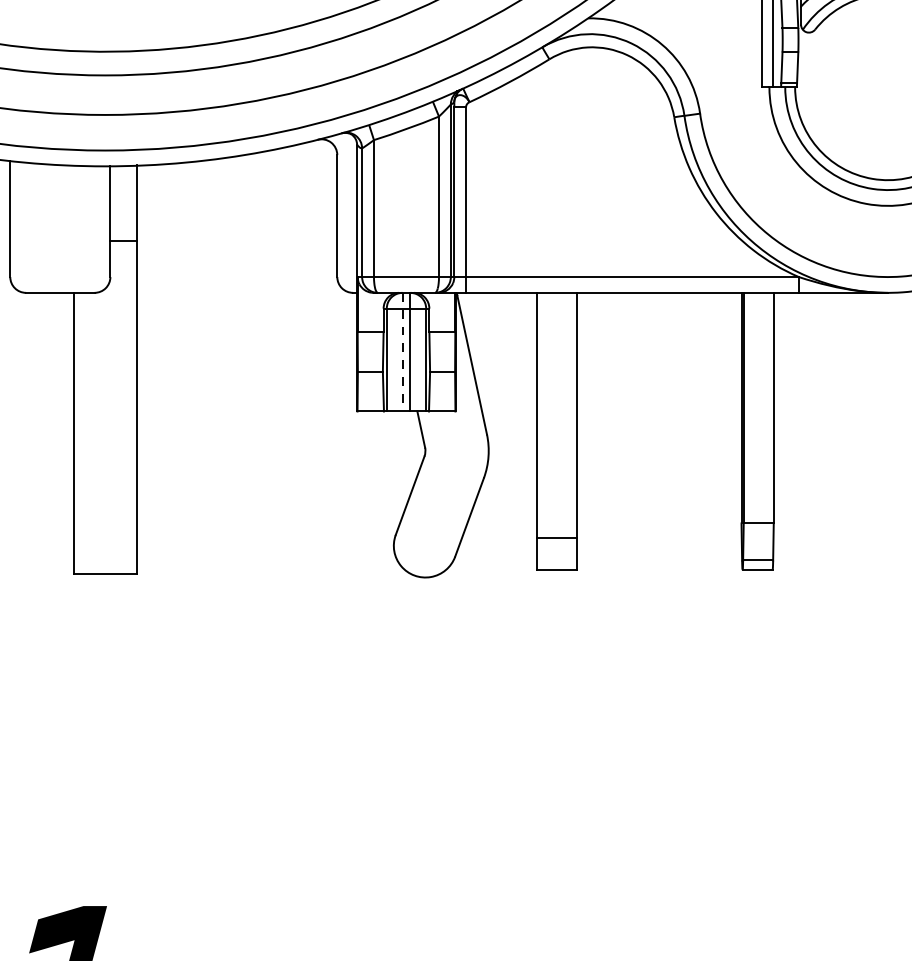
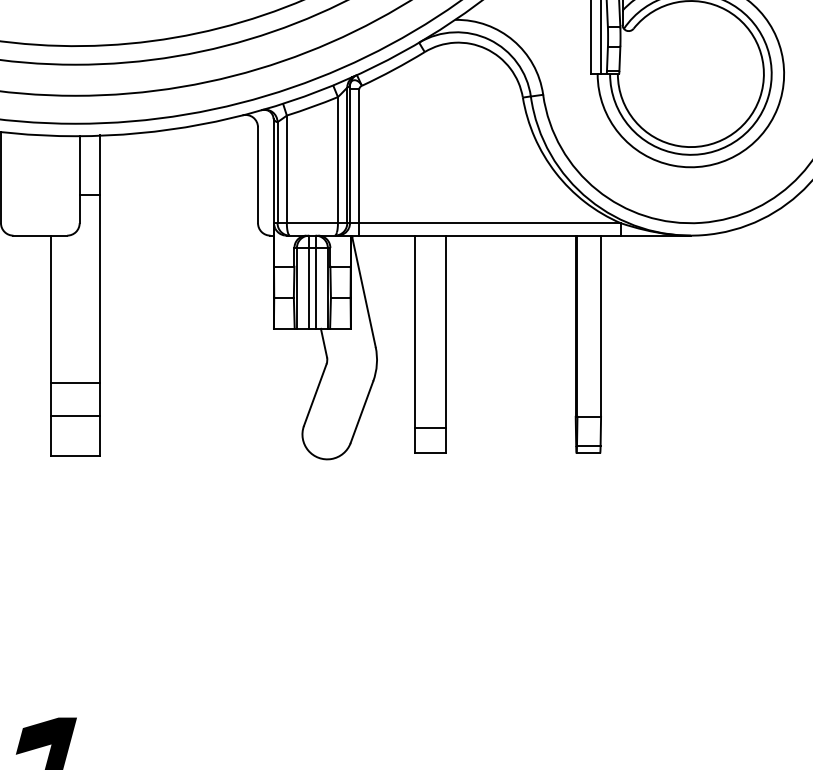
line: (402, 352) -> (309, 282), dashed -> solid
line: (105, 480) -> (75, 383), added
line: (105, 522) -> (75, 416), added

